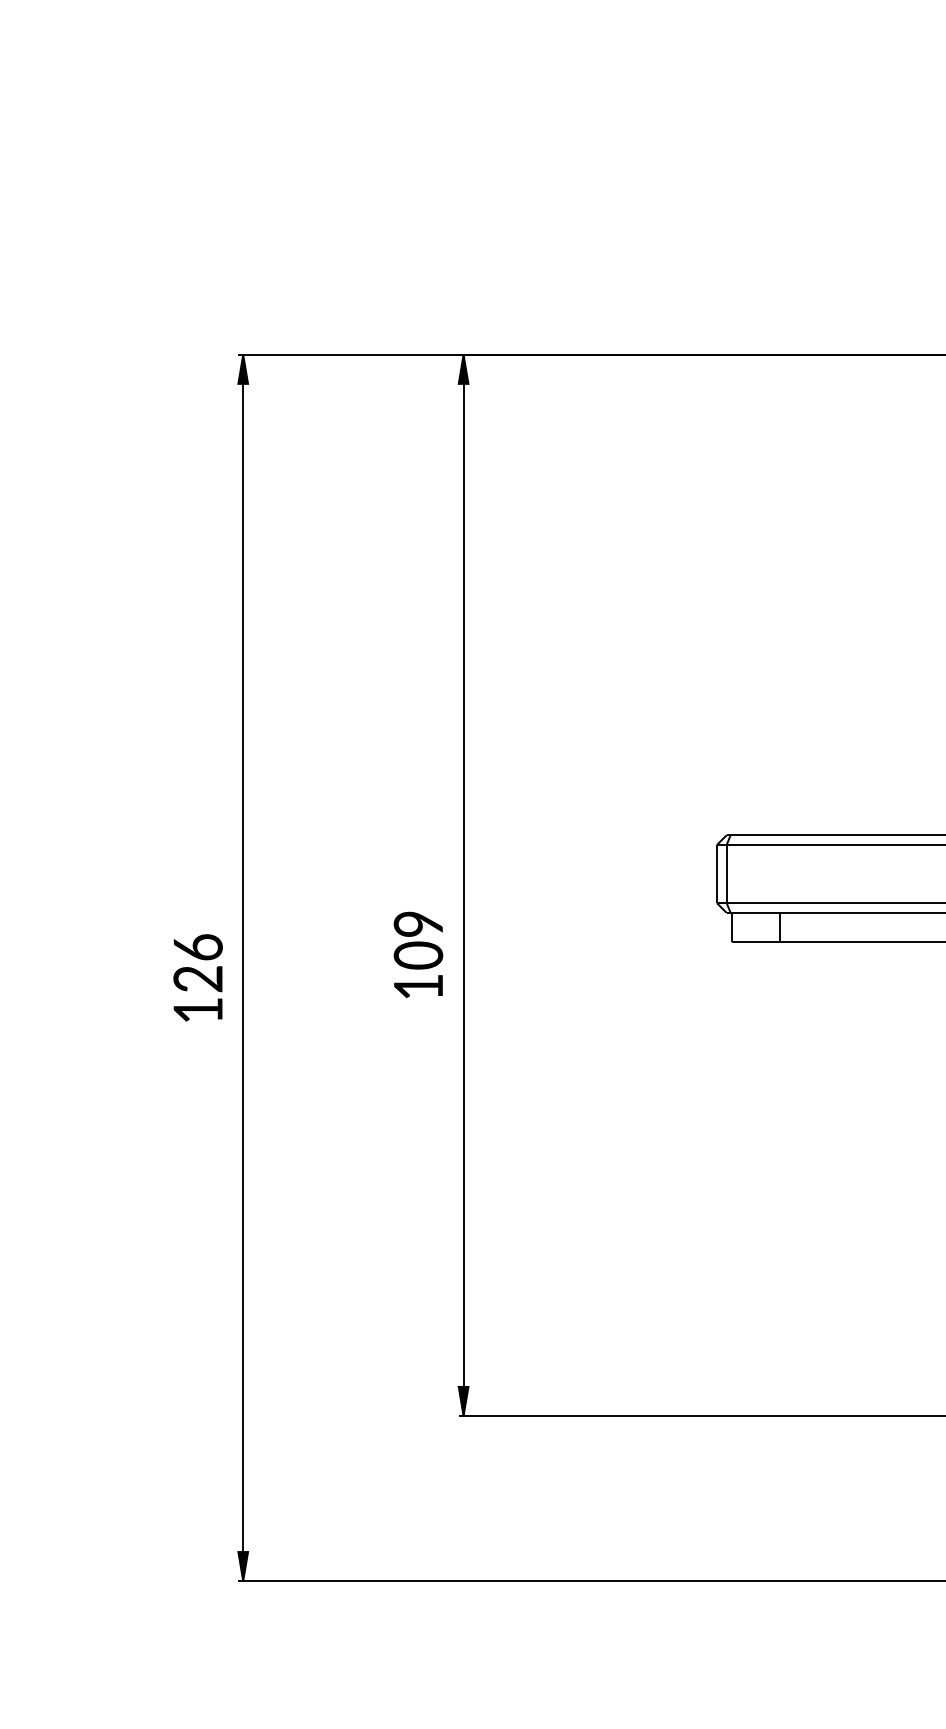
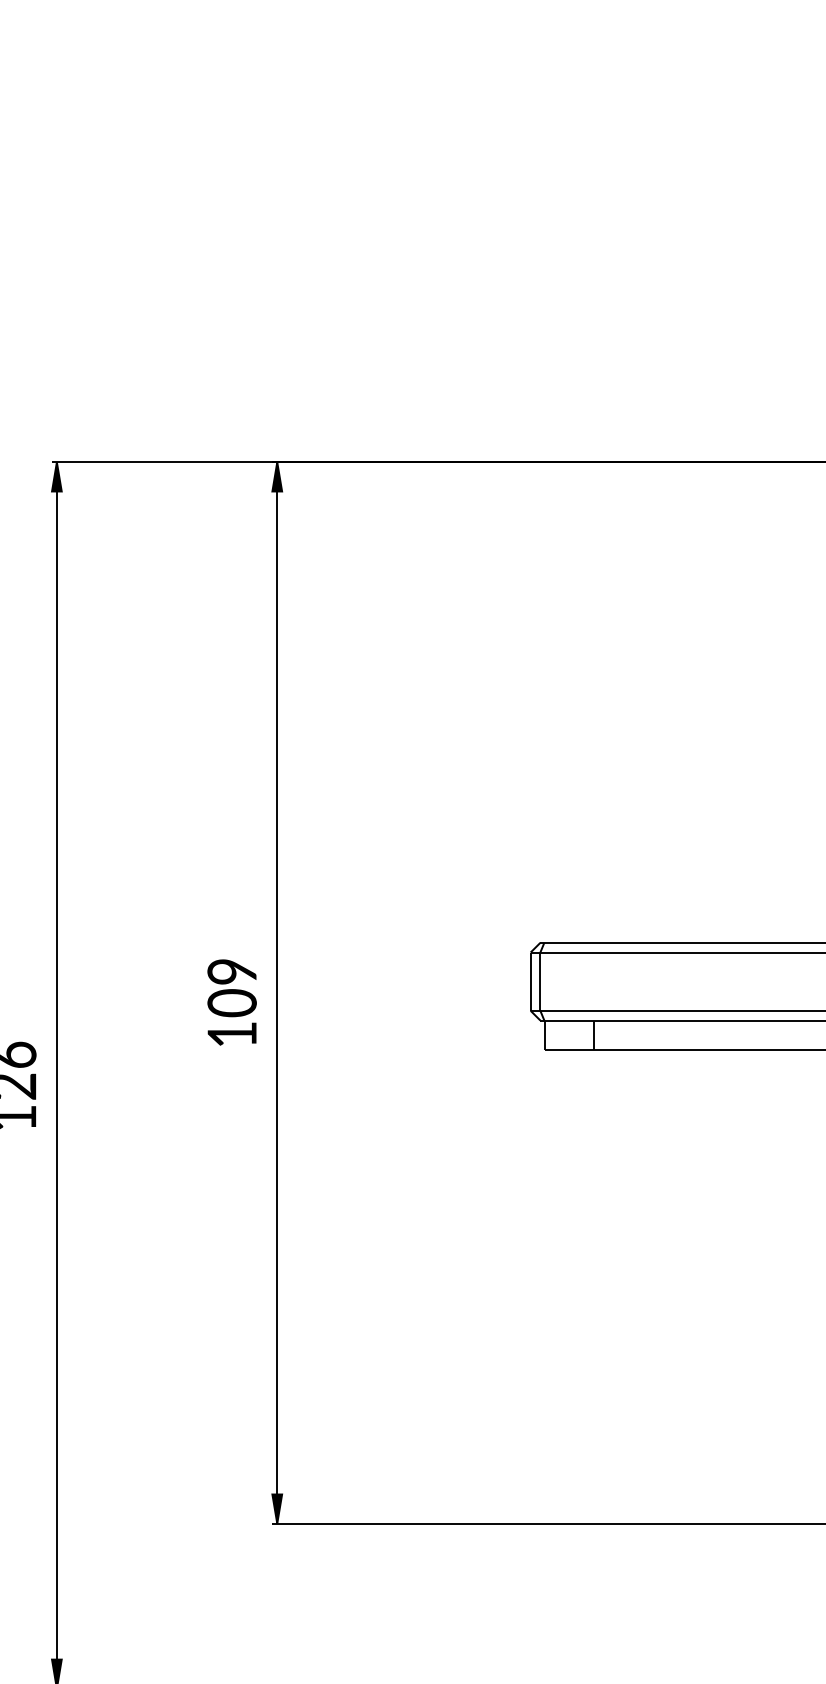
text: (418, 954) -> (232, 1002), moved

